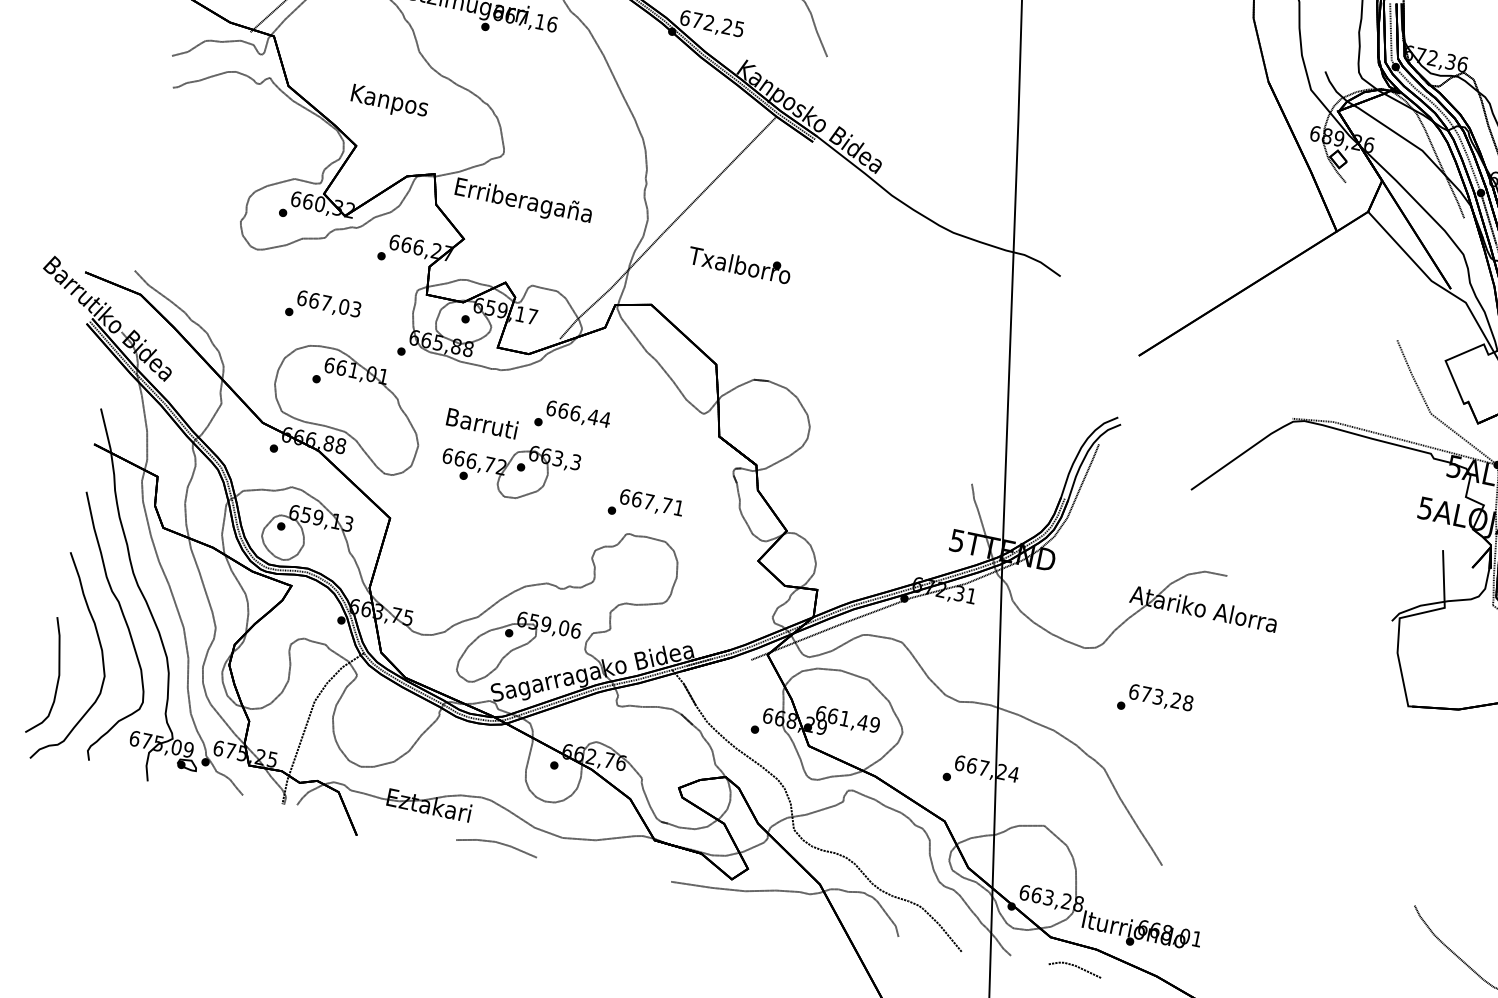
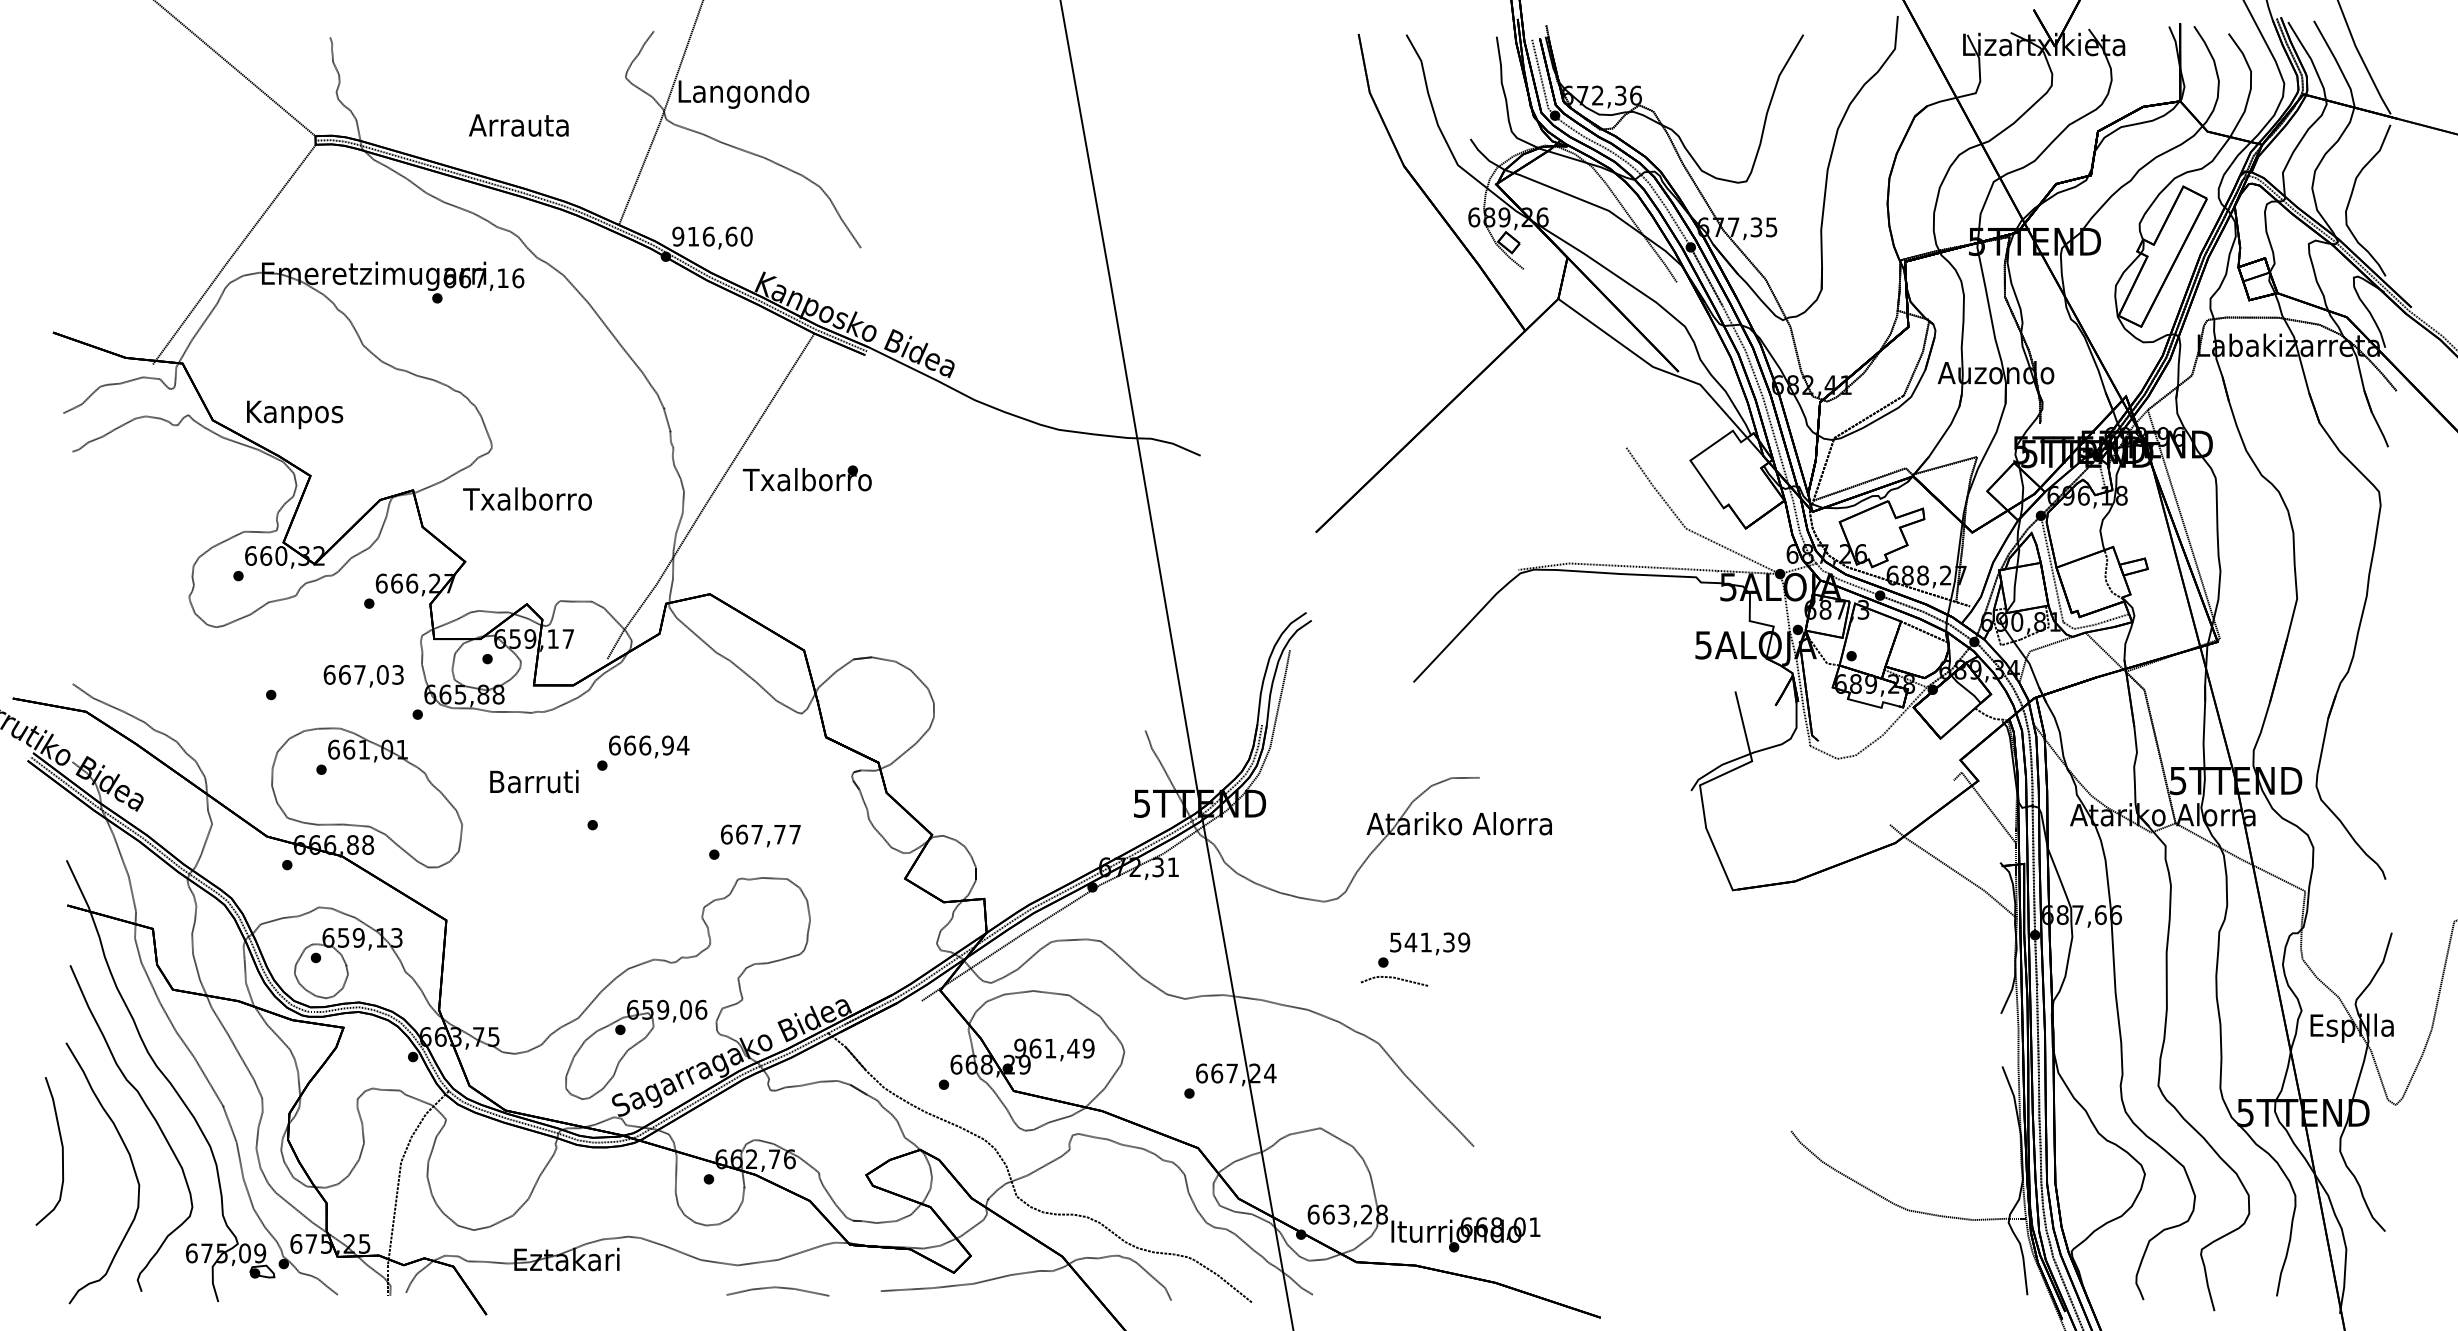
text: (712, 23) -> (712, 236), 672,25 -> 916,60
text: (389, 102) -> (295, 414), moved
text: (523, 201) -> (528, 501), Erriberagaña -> Txalborro
text: (740, 264) -> (807, 478), moved
text: (328, 305) -> (363, 676), moved
text: (593, 416) -> (667, 745), 666,44 -> 666,94
part: (508, 469) -> (578, 830), removed
text: (678, 507) -> (794, 834), 667,71 -> 667,77
curve: (58, 675) -> (61, 1148), moved
text: (1161, 697) -> (1430, 942), 673,28 -> 541,39
text: (821, 713) -> (1020, 1048), 661,49 -> 961,49
line: (497, 843) -> (777, 1288), moved
line: (1075, 966) -> (1394, 978), moved

